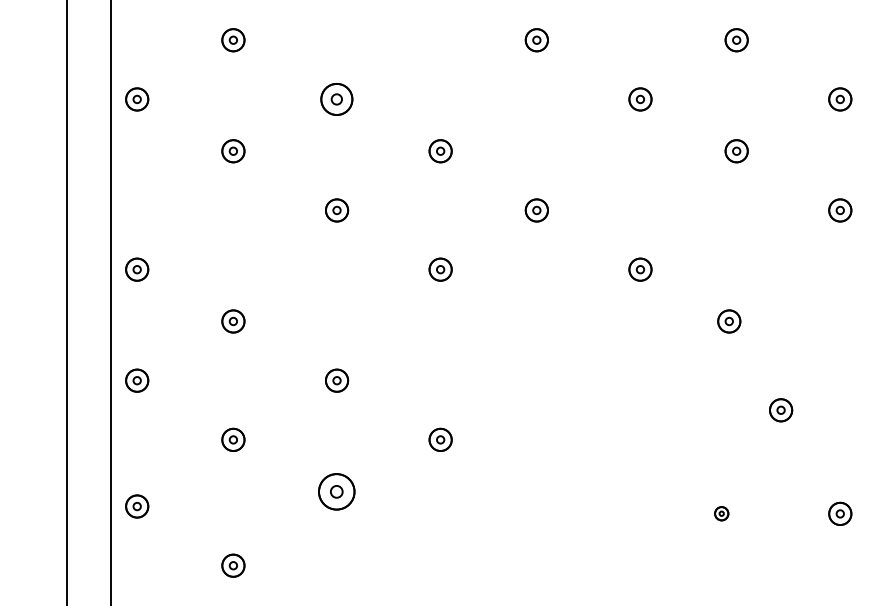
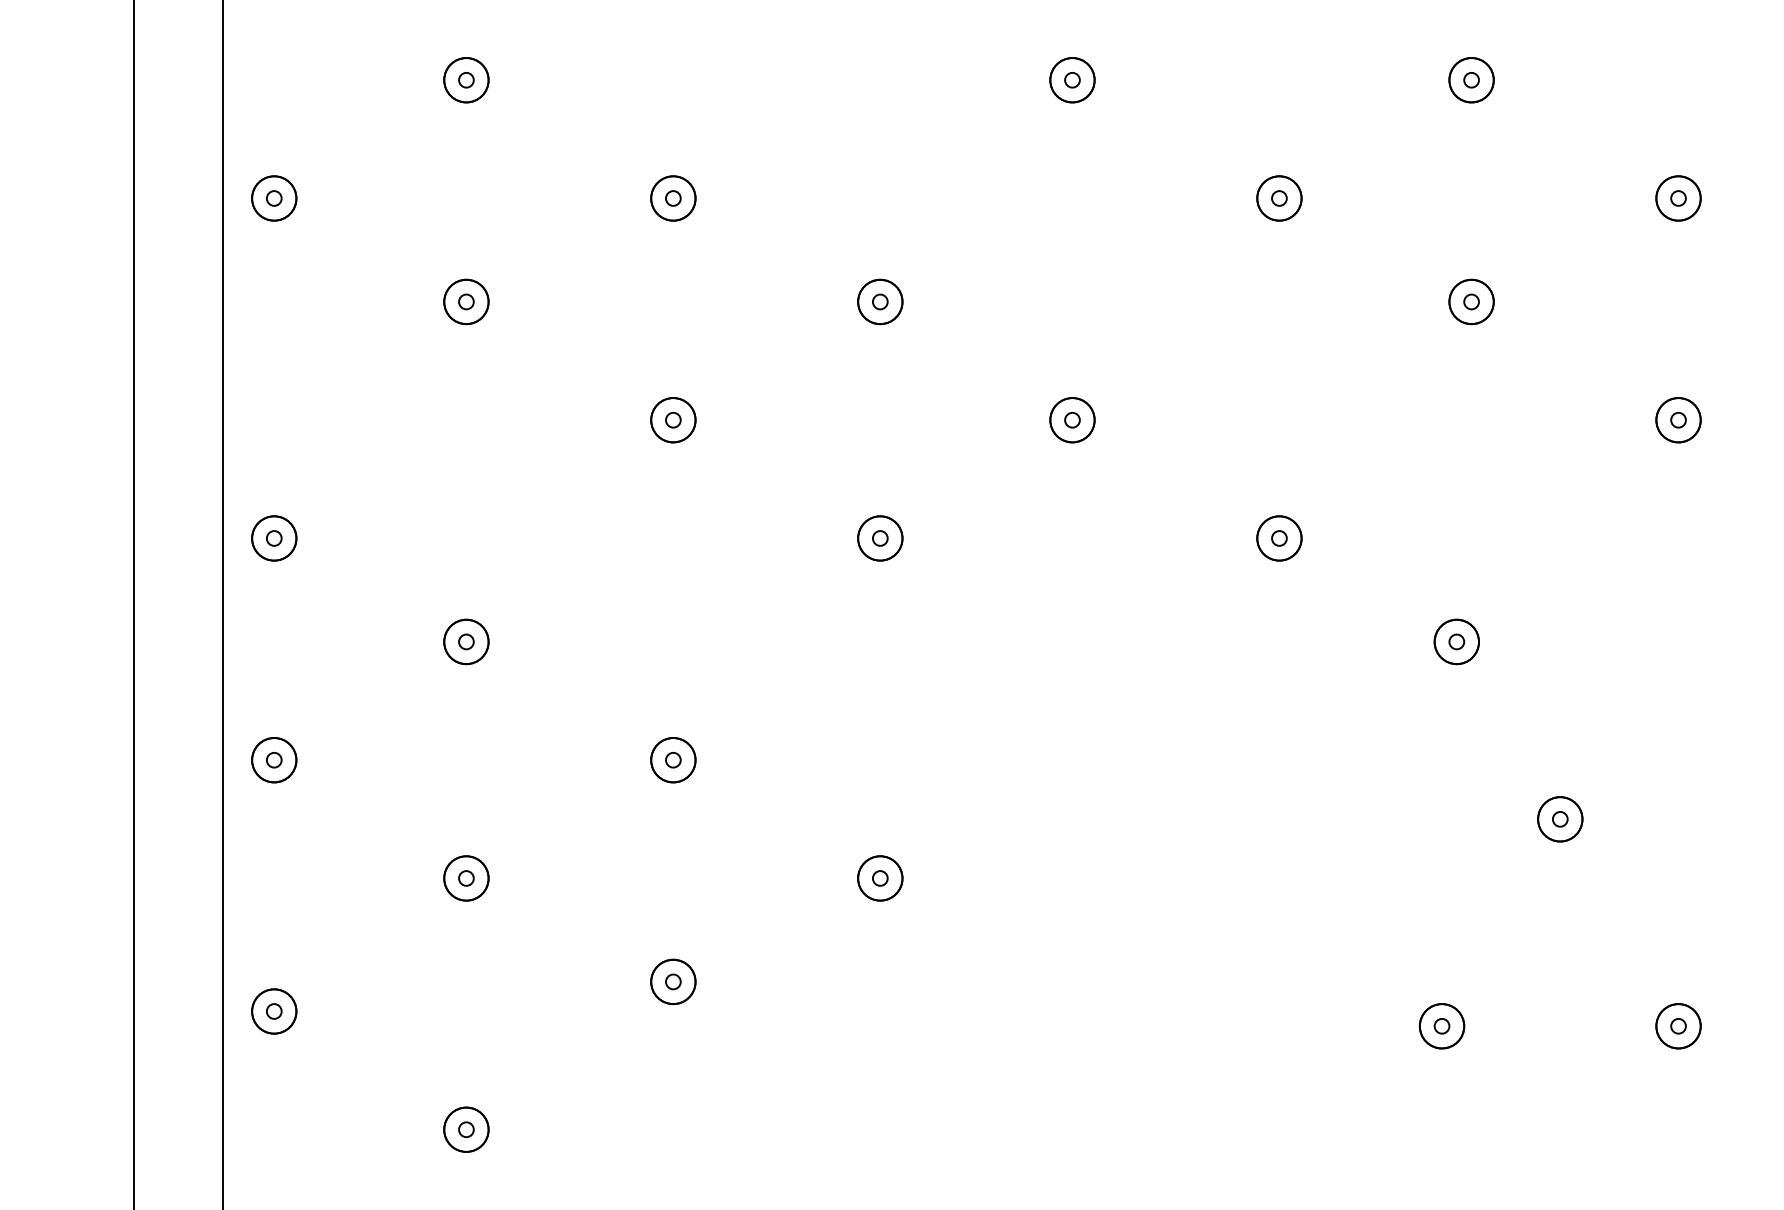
part: (337, 99) -> (674, 198), size x0.71
part: (337, 491) -> (674, 981), size x0.62
part: (721, 513) -> (1441, 1025), size x1.67

